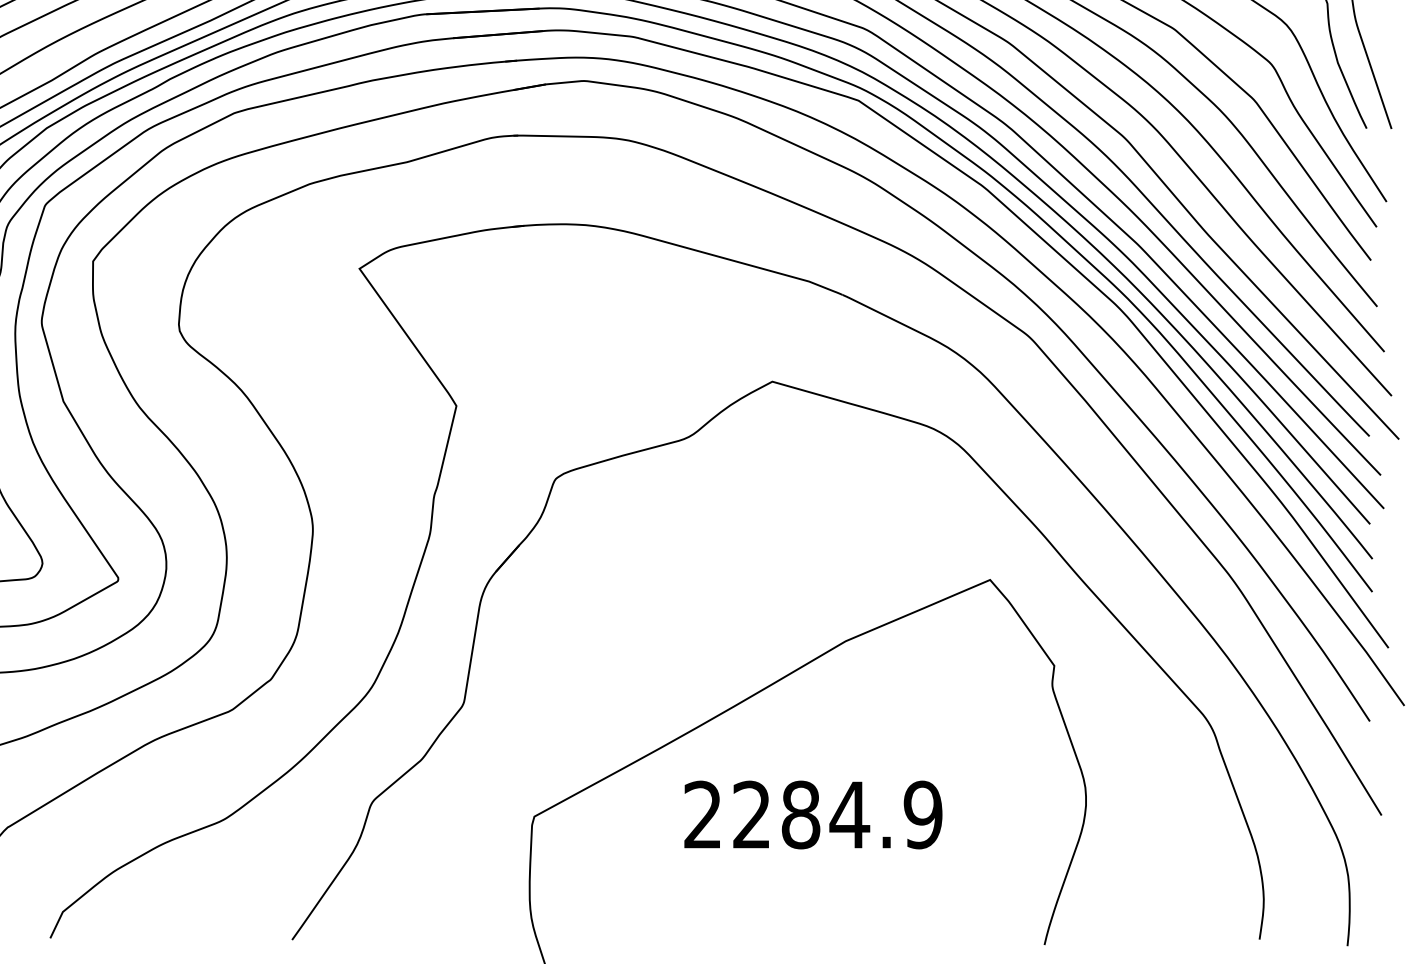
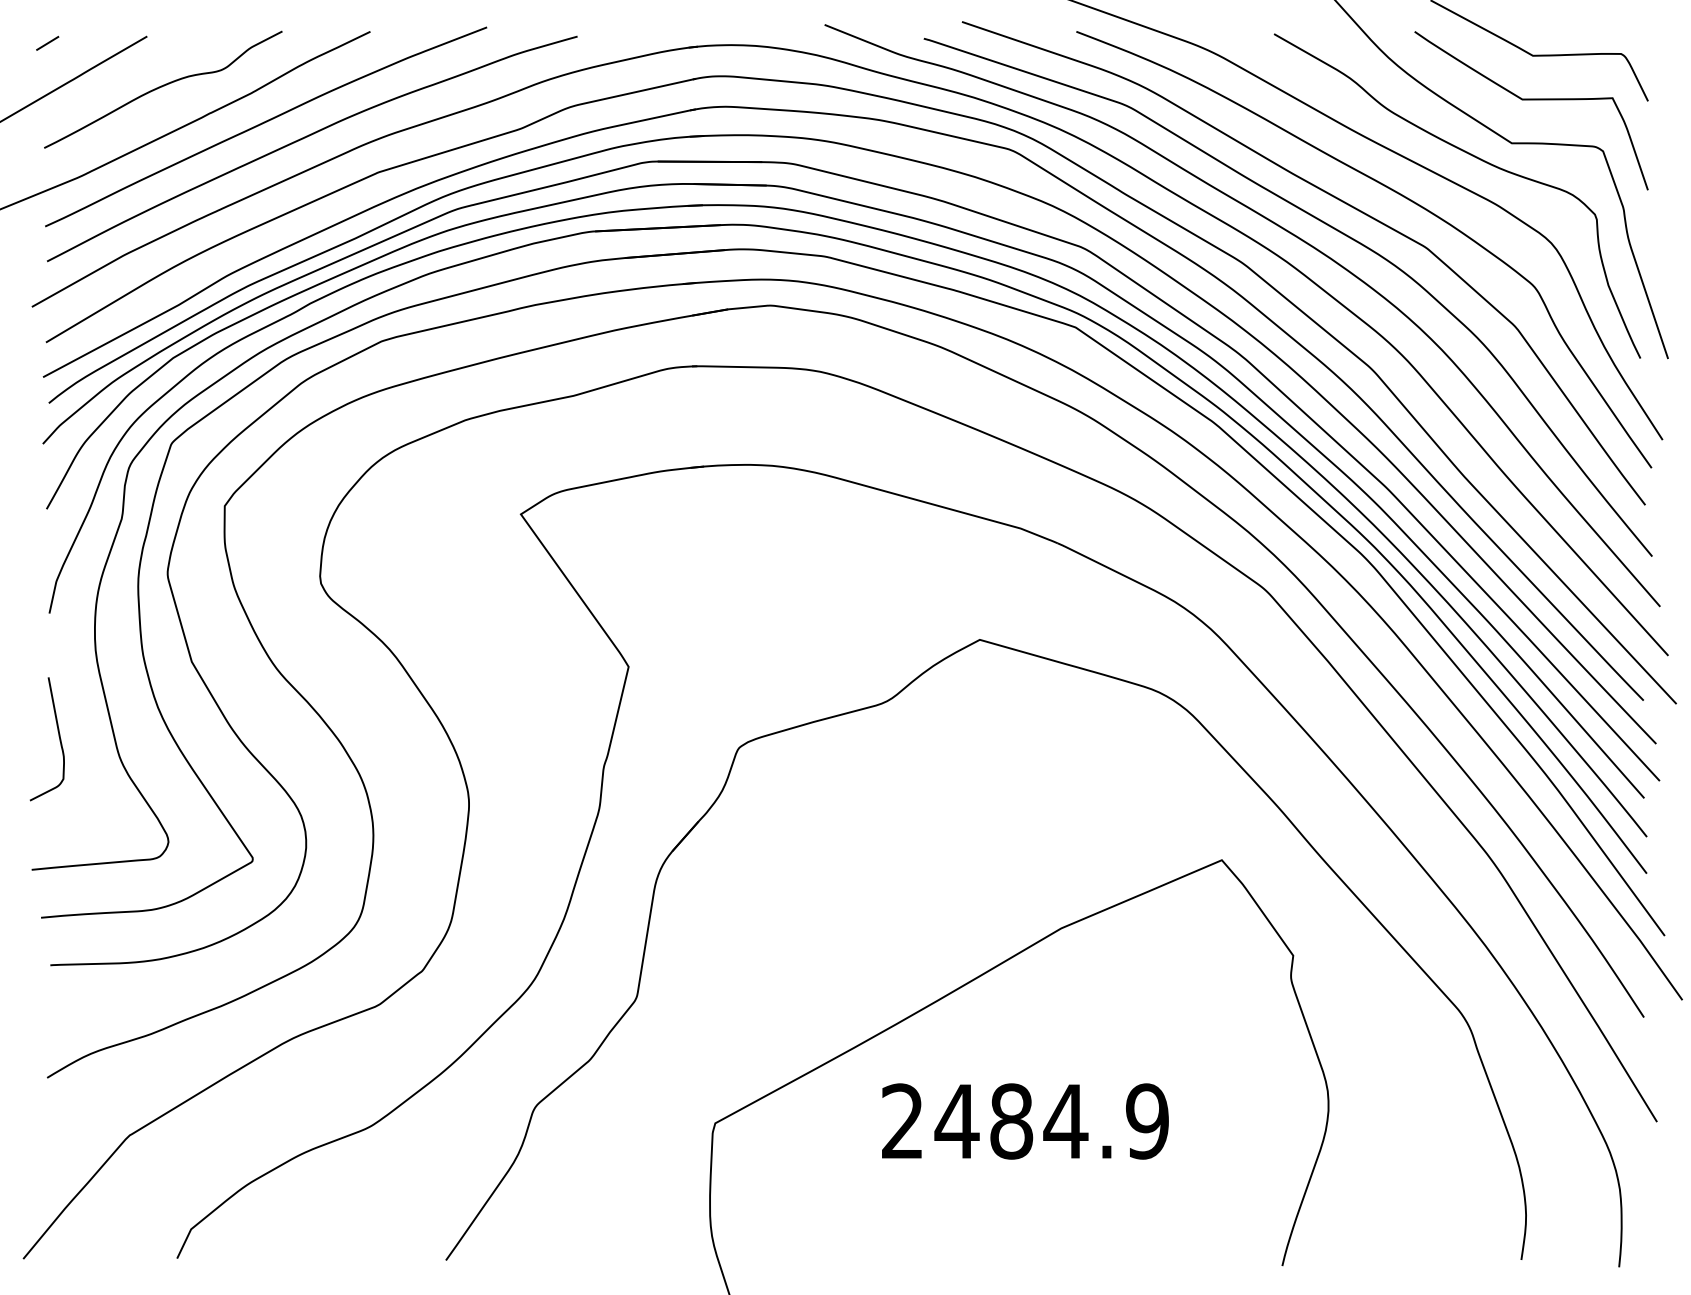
text: (751, 814) -> (956, 1120), 2284.9 -> 2484.9

